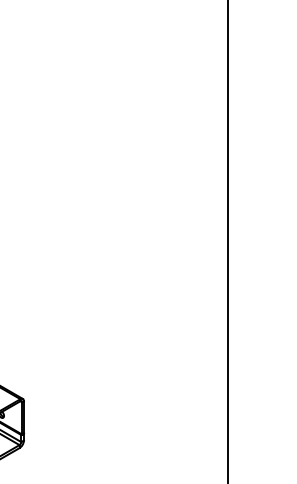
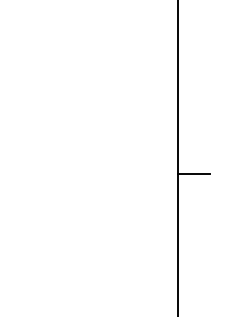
line: (247, 193) -> (194, 173), added

